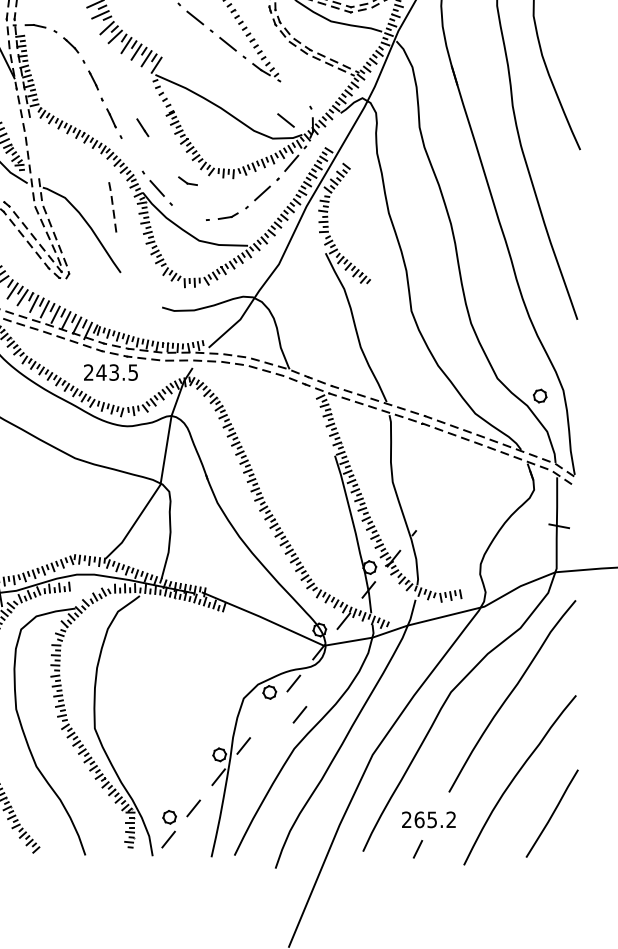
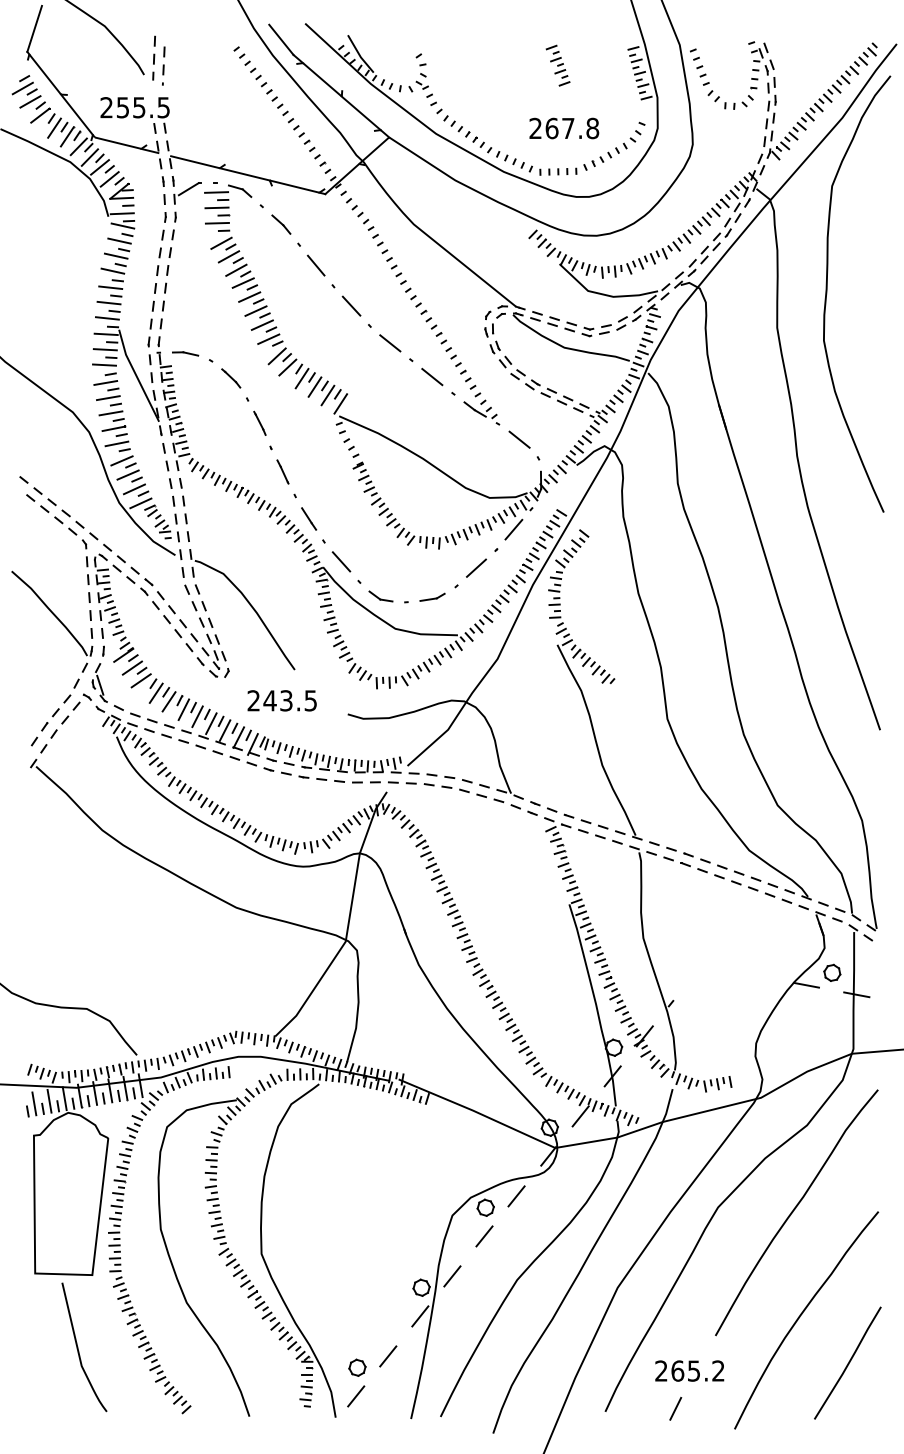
line: (285, 120) -> (519, 439), moved
line: (143, 127) -> (309, 518), moved
part: (187, 181) -> (380, 596), moved
part: (112, 206) -> (184, 509), moved
text: (110, 372) -> (281, 700), moved
part: (540, 395) -> (832, 972), moved
line: (520, 518) -> (806, 984), added
line: (299, 714) -> (484, 1236), moved

